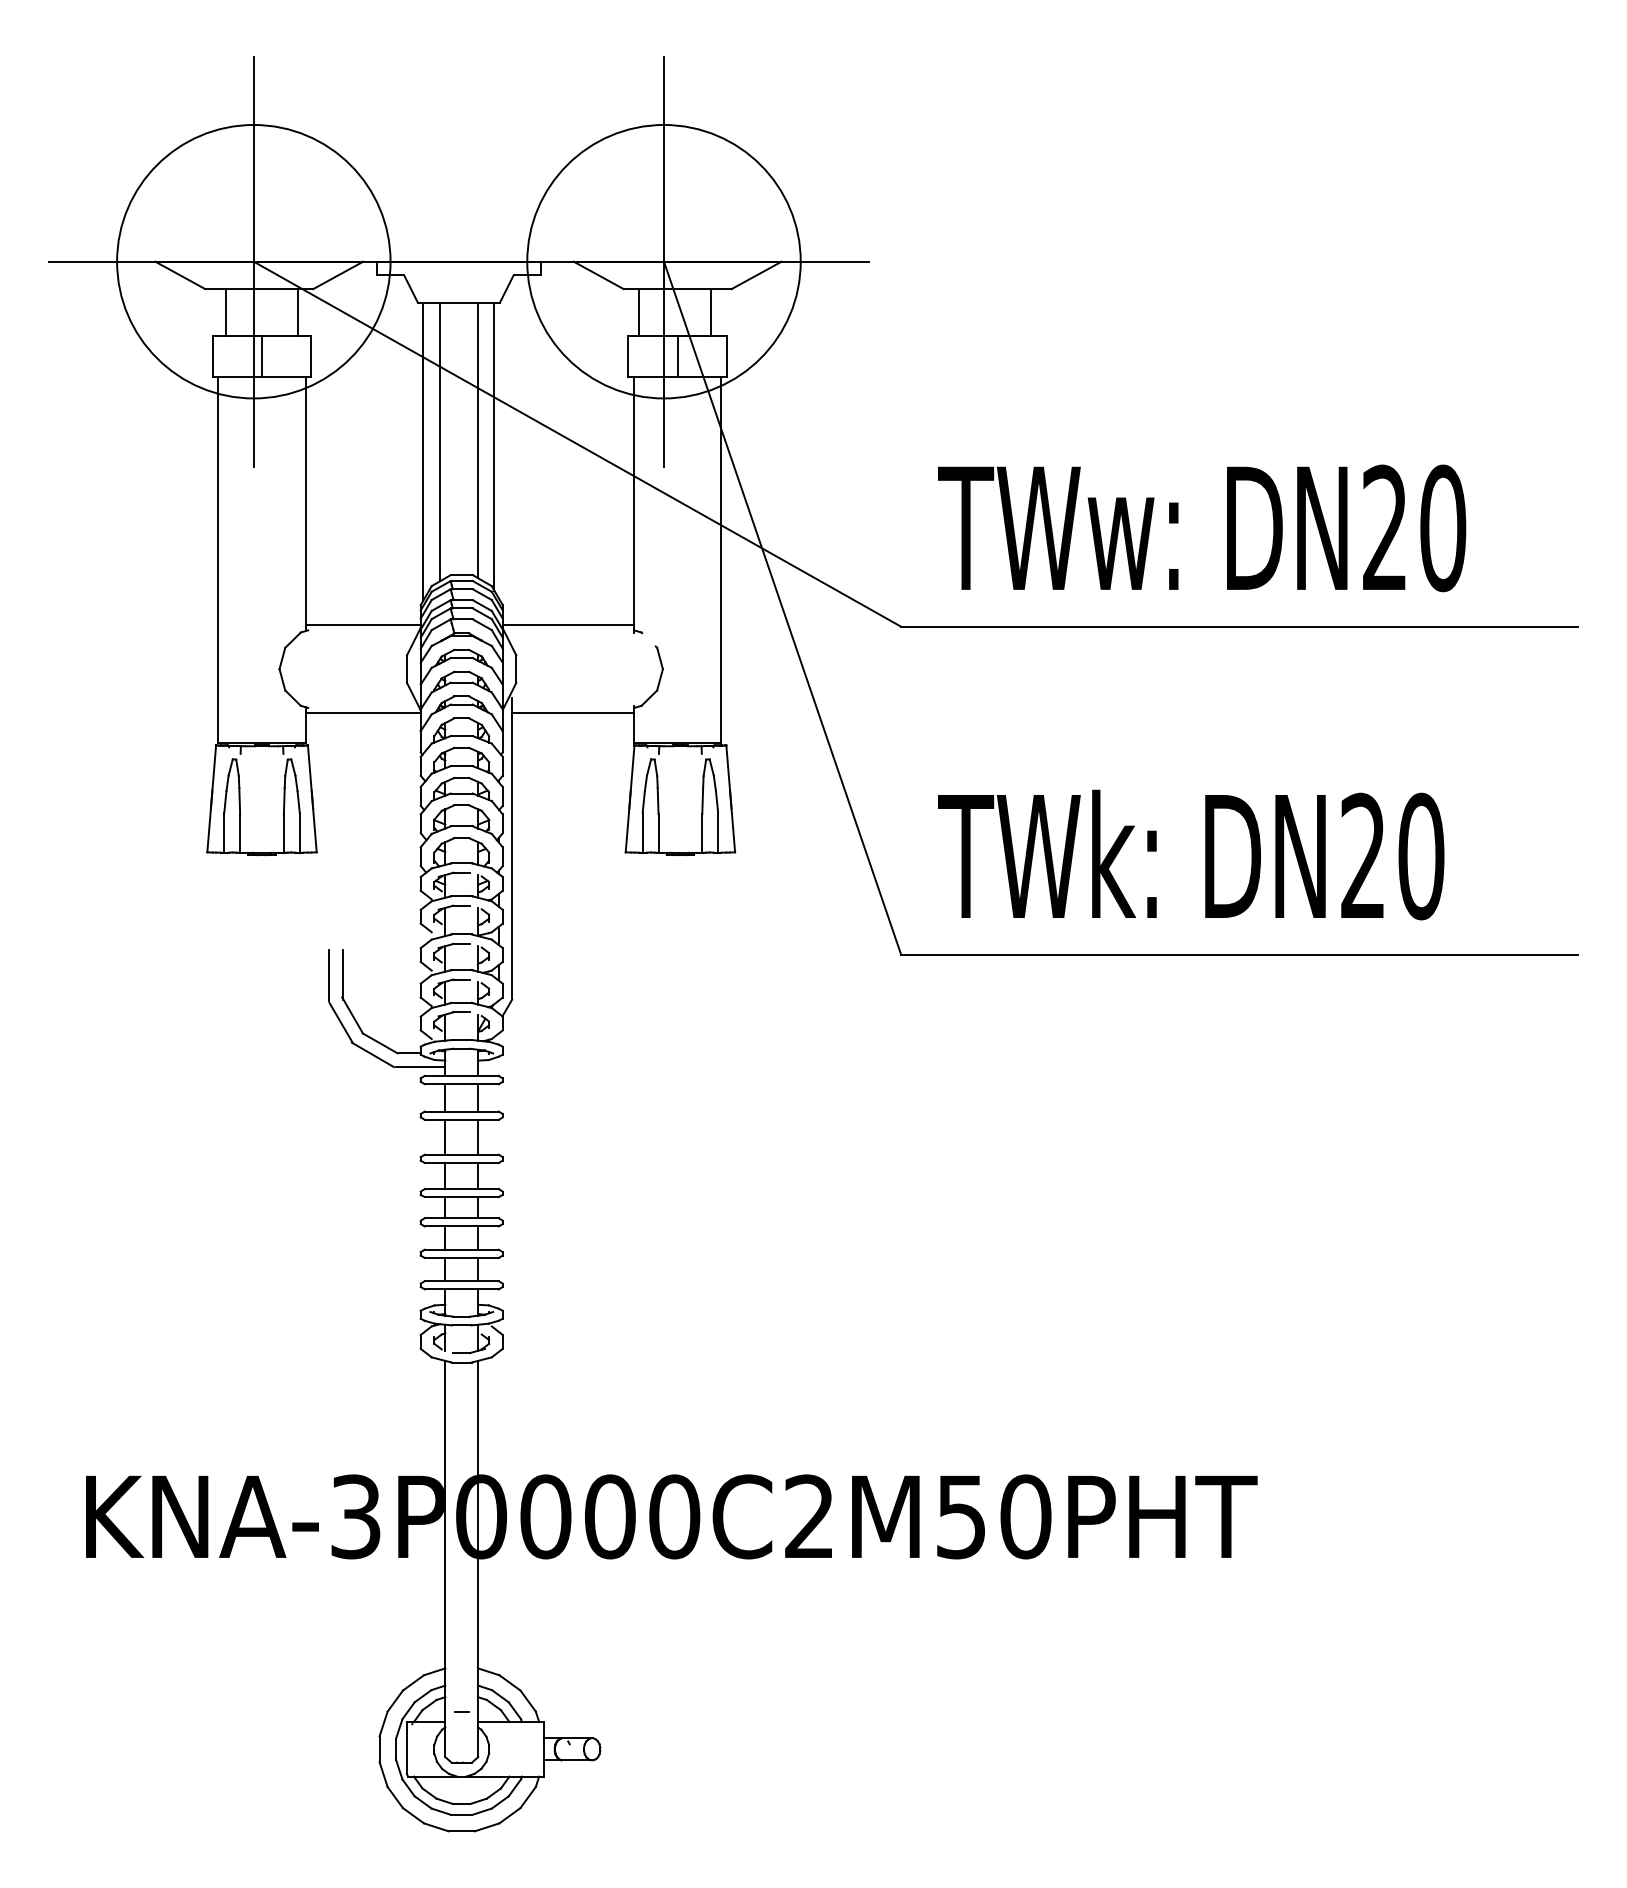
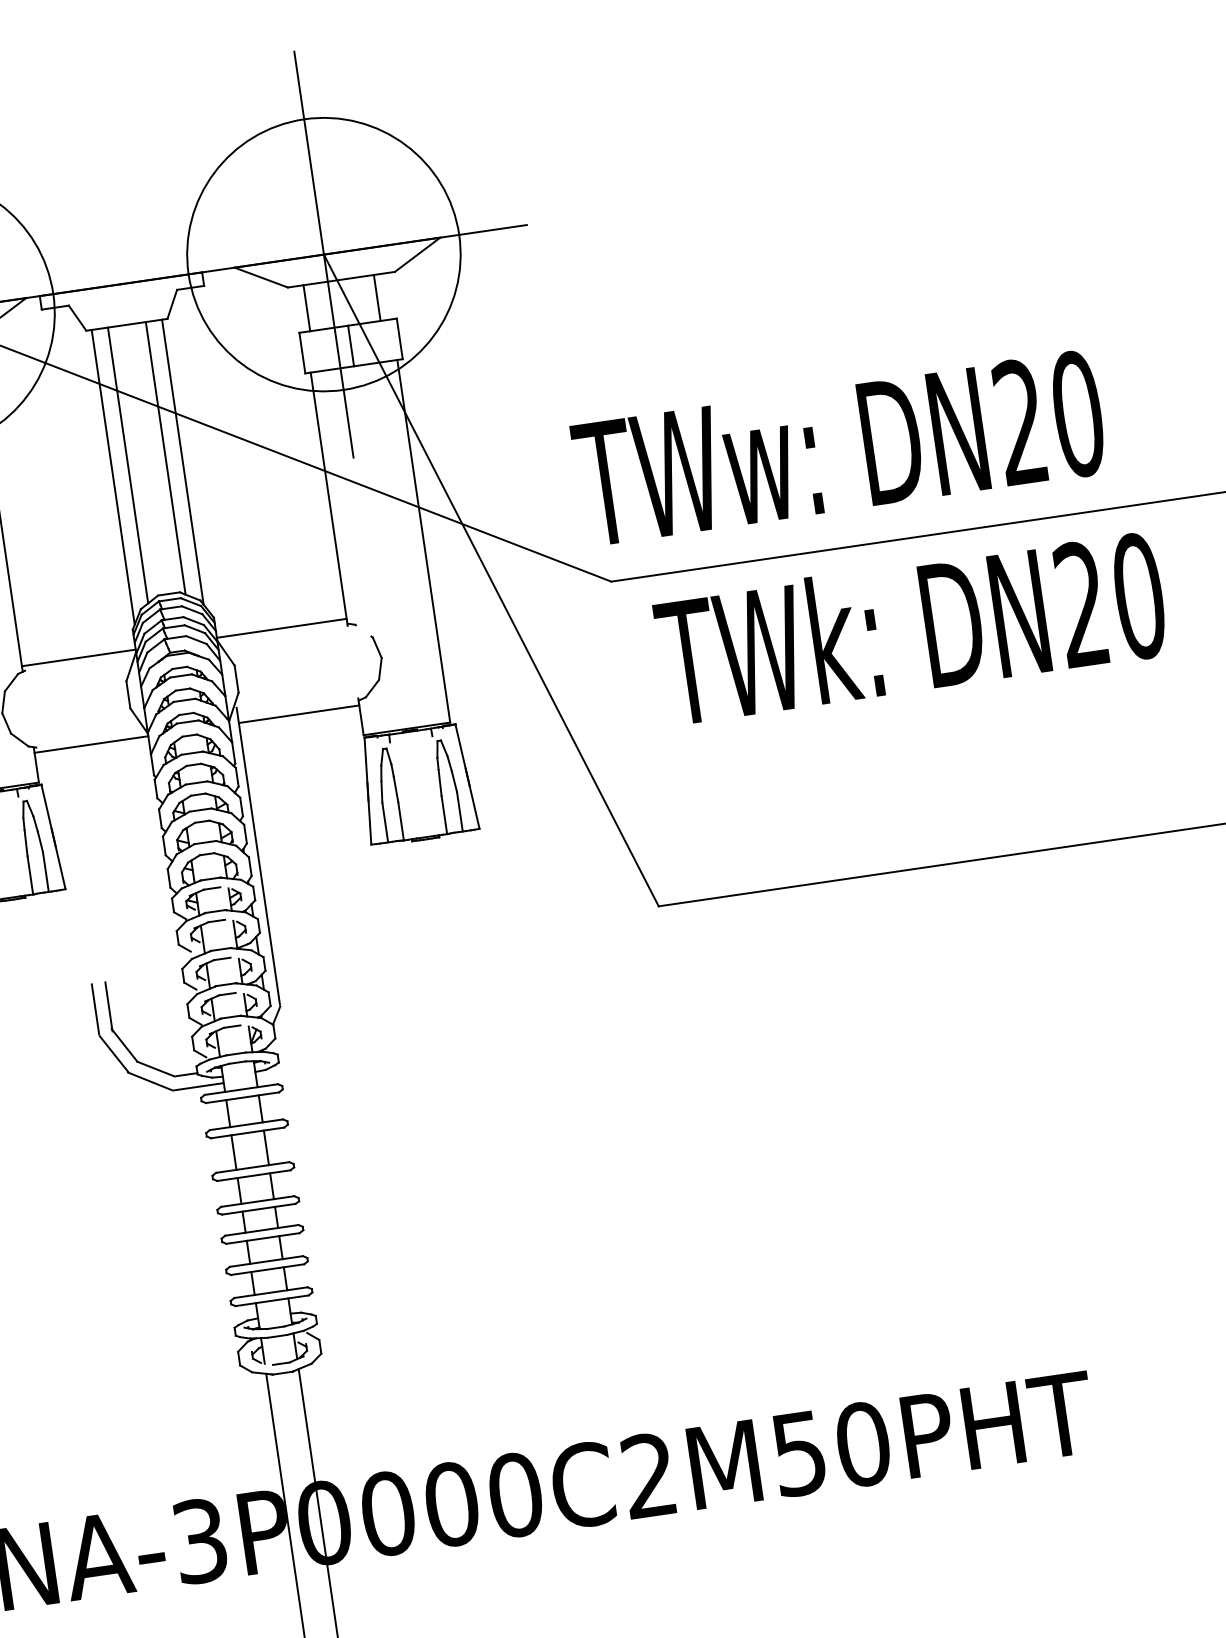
text: (1202, 528) -> (839, 448), moved
text: (1191, 854) -> (911, 627), moved

